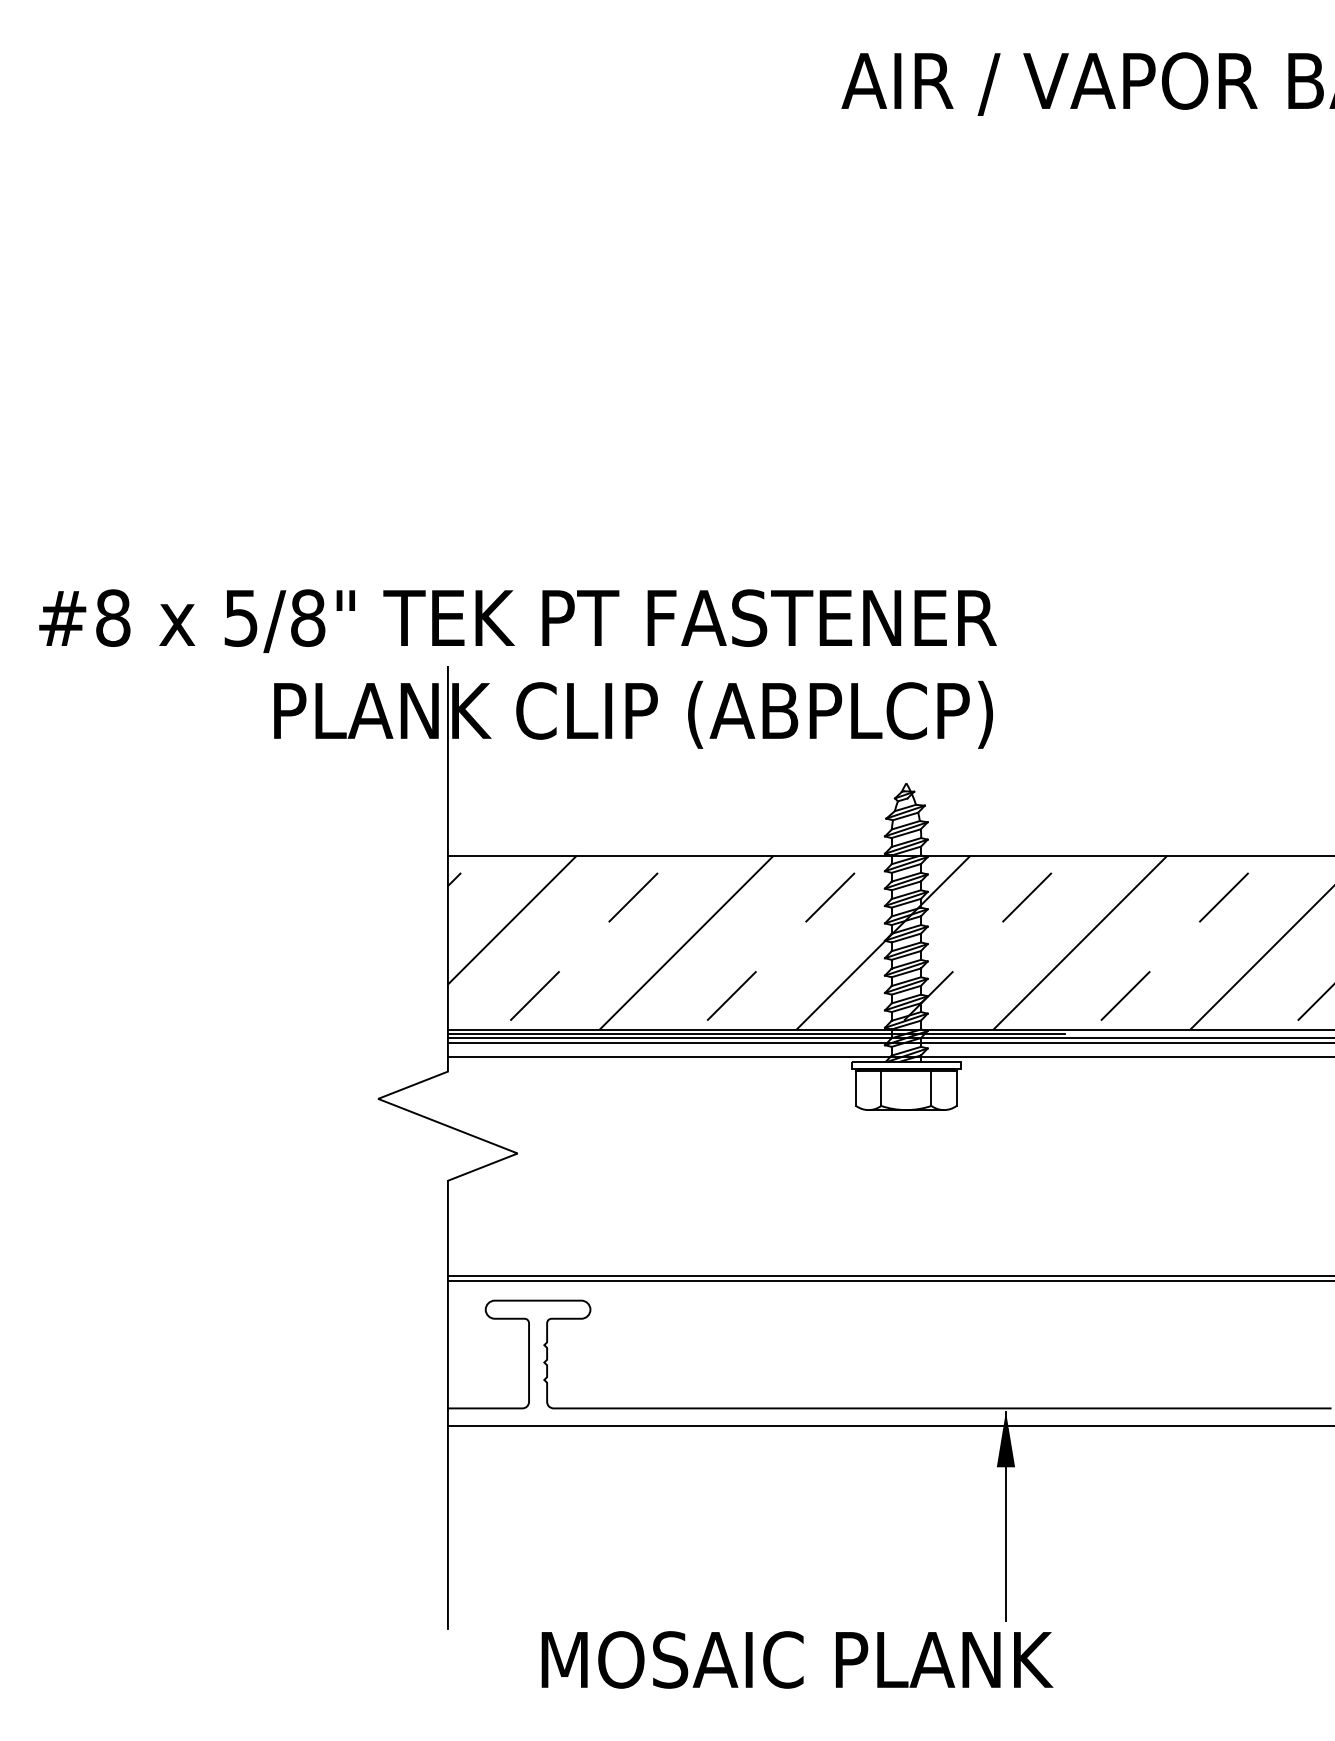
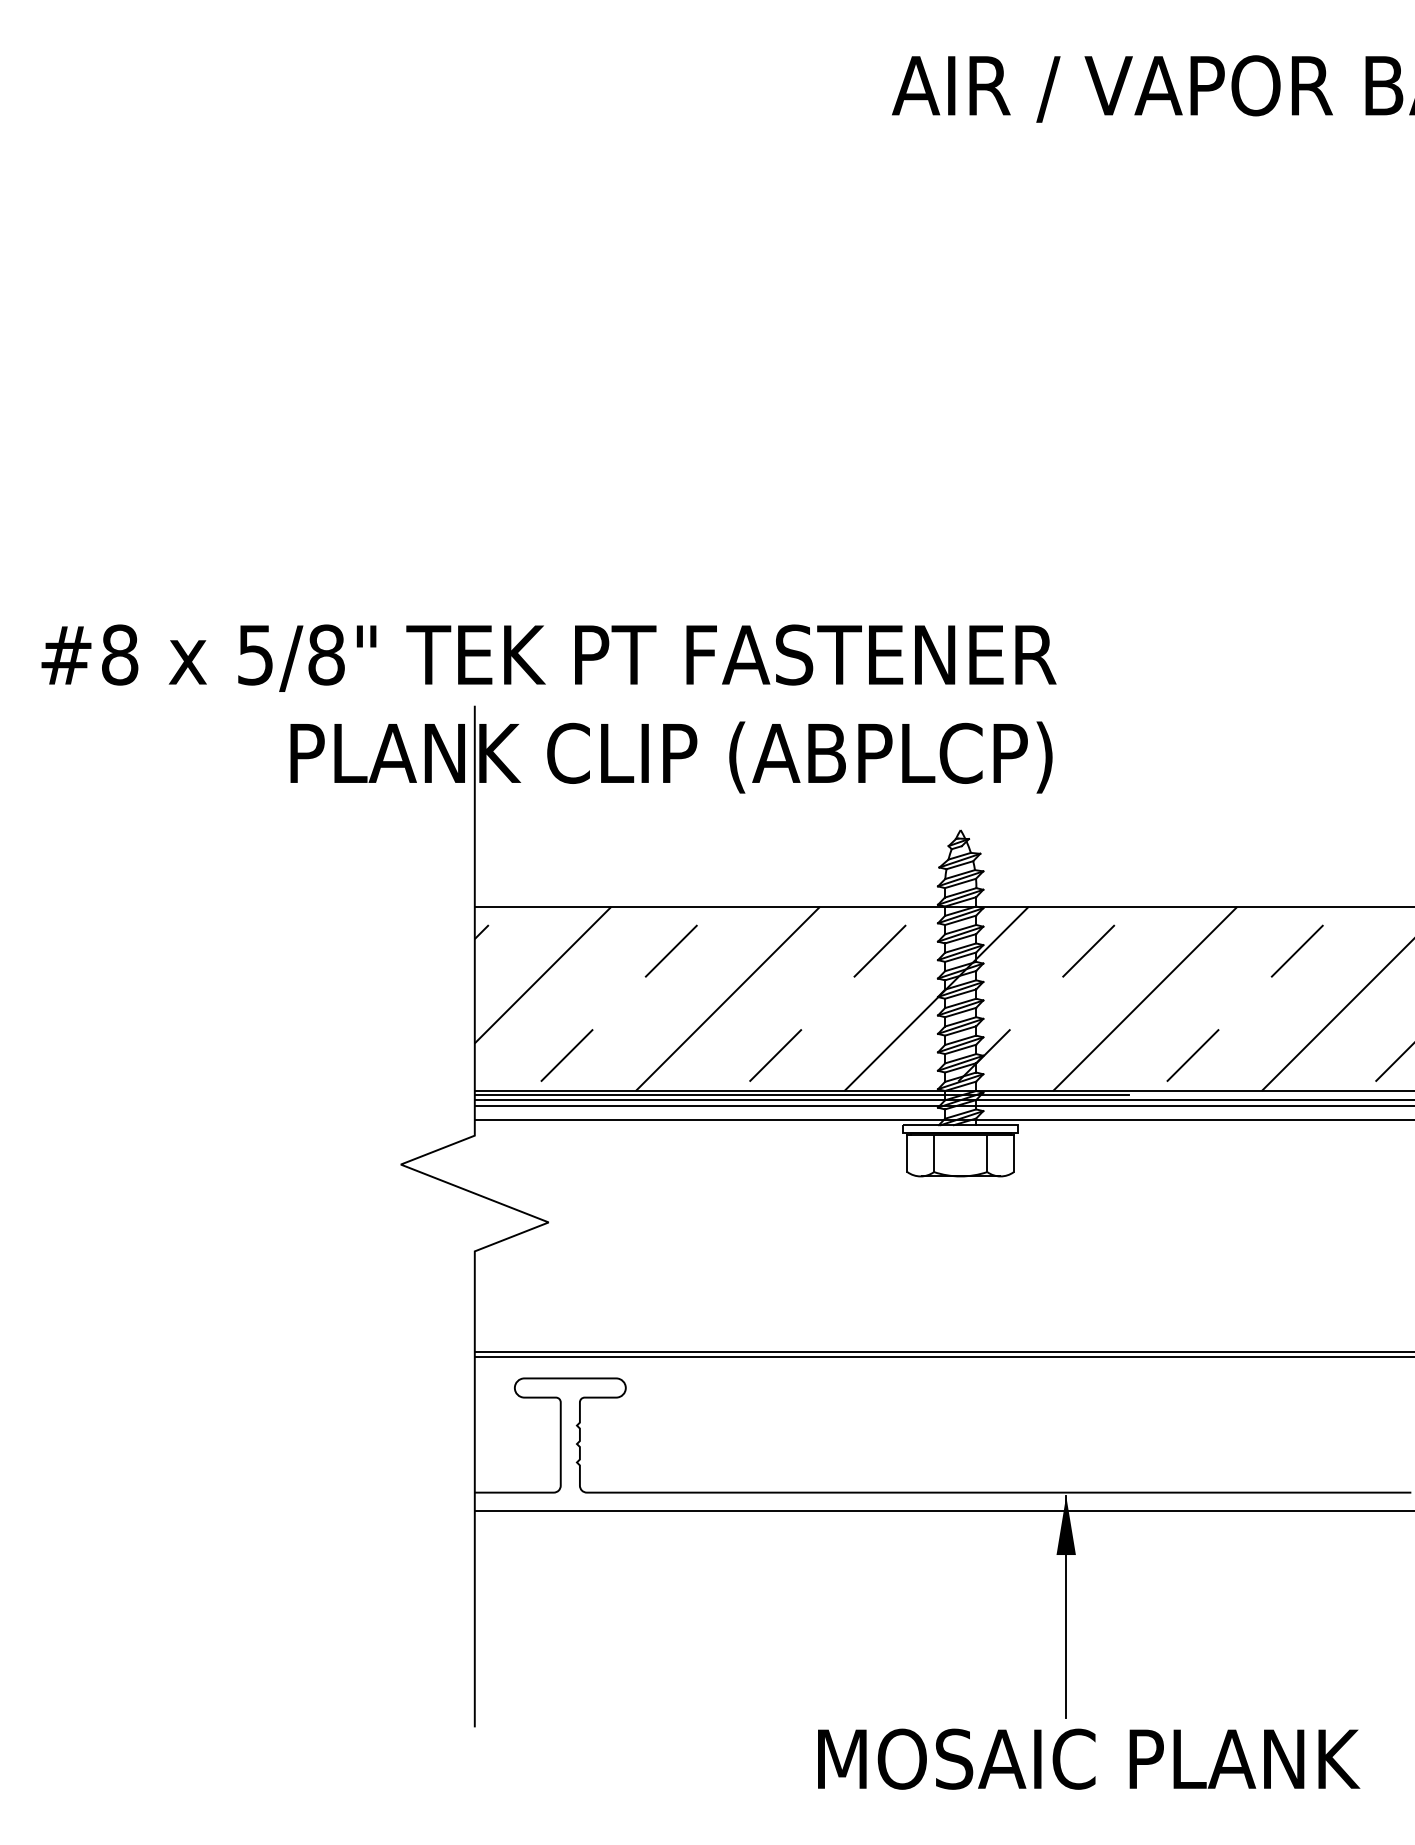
text: (797, 1659) -> (1089, 1758), moved

